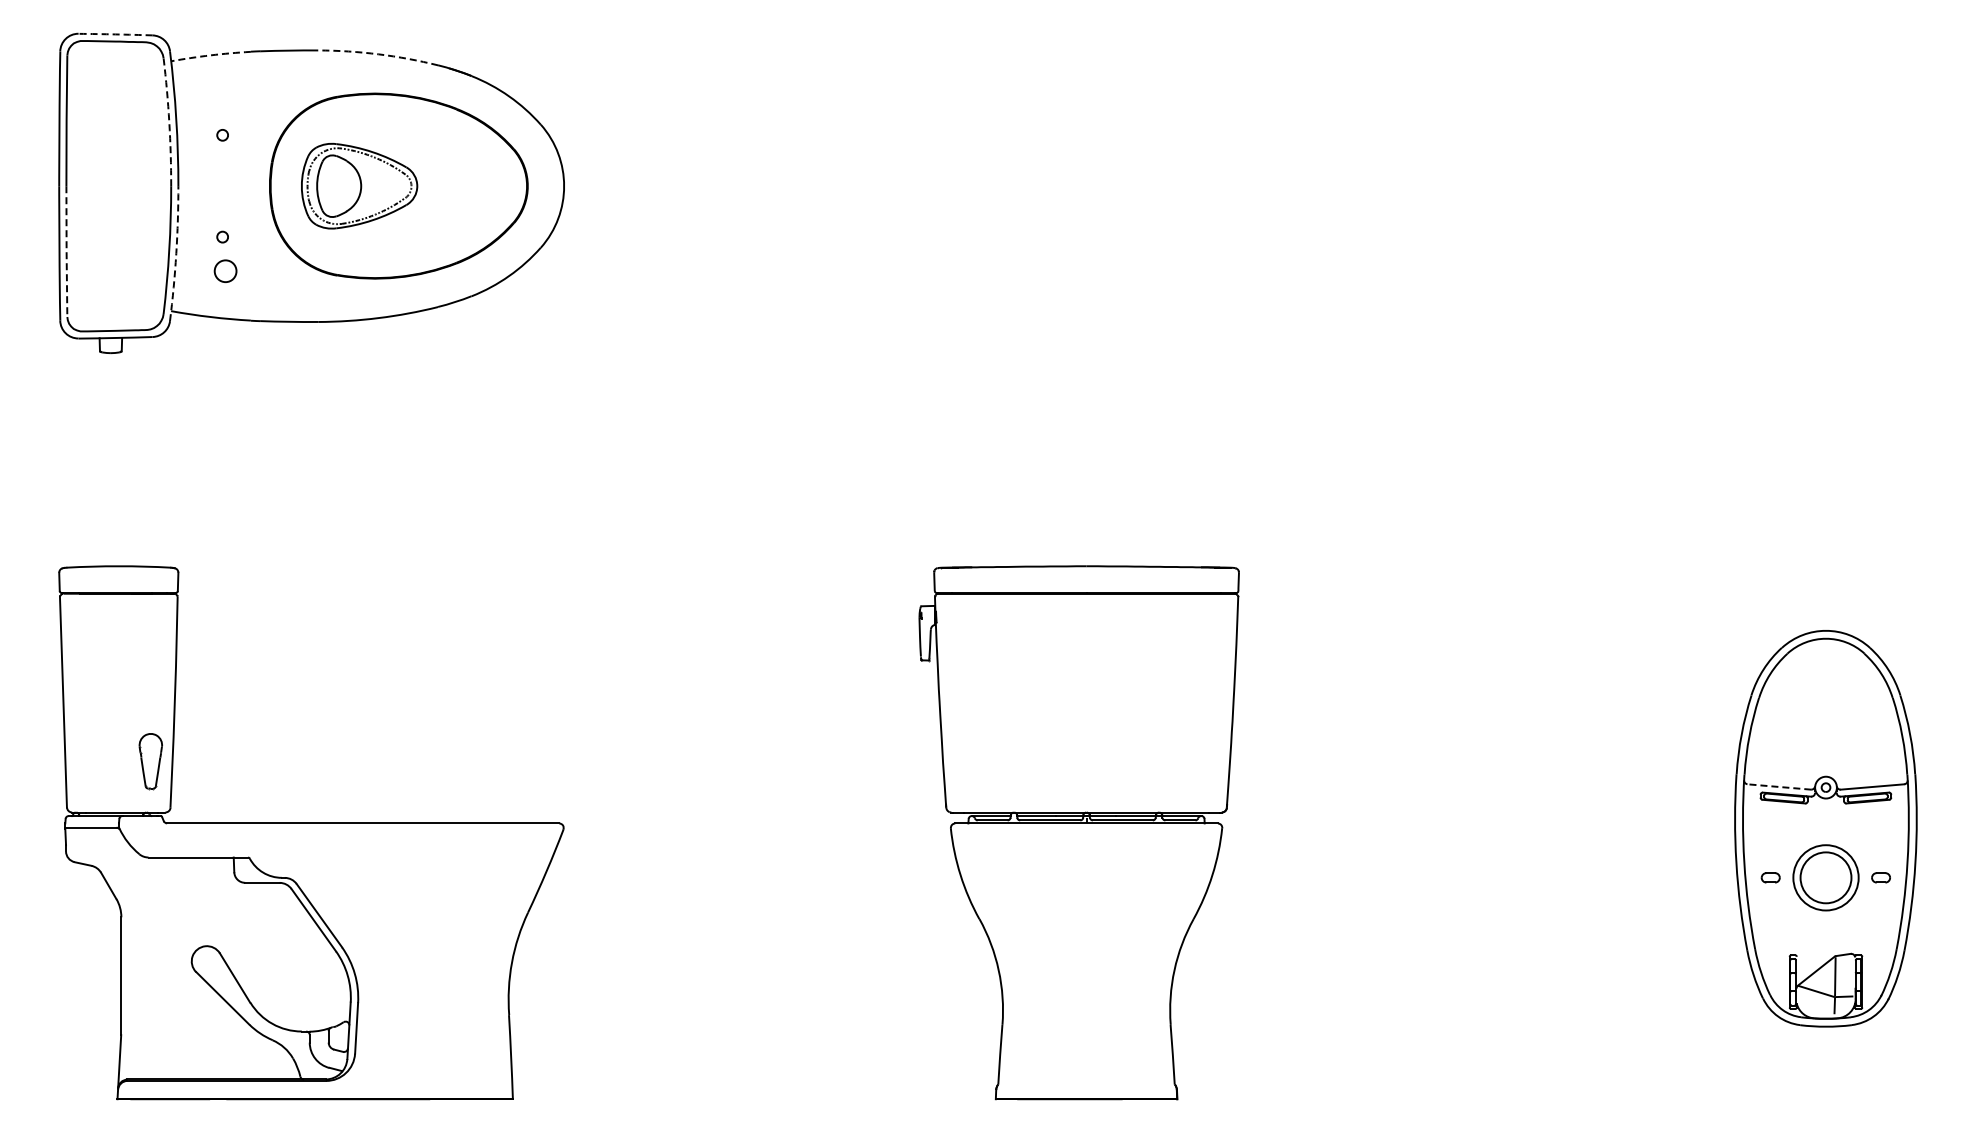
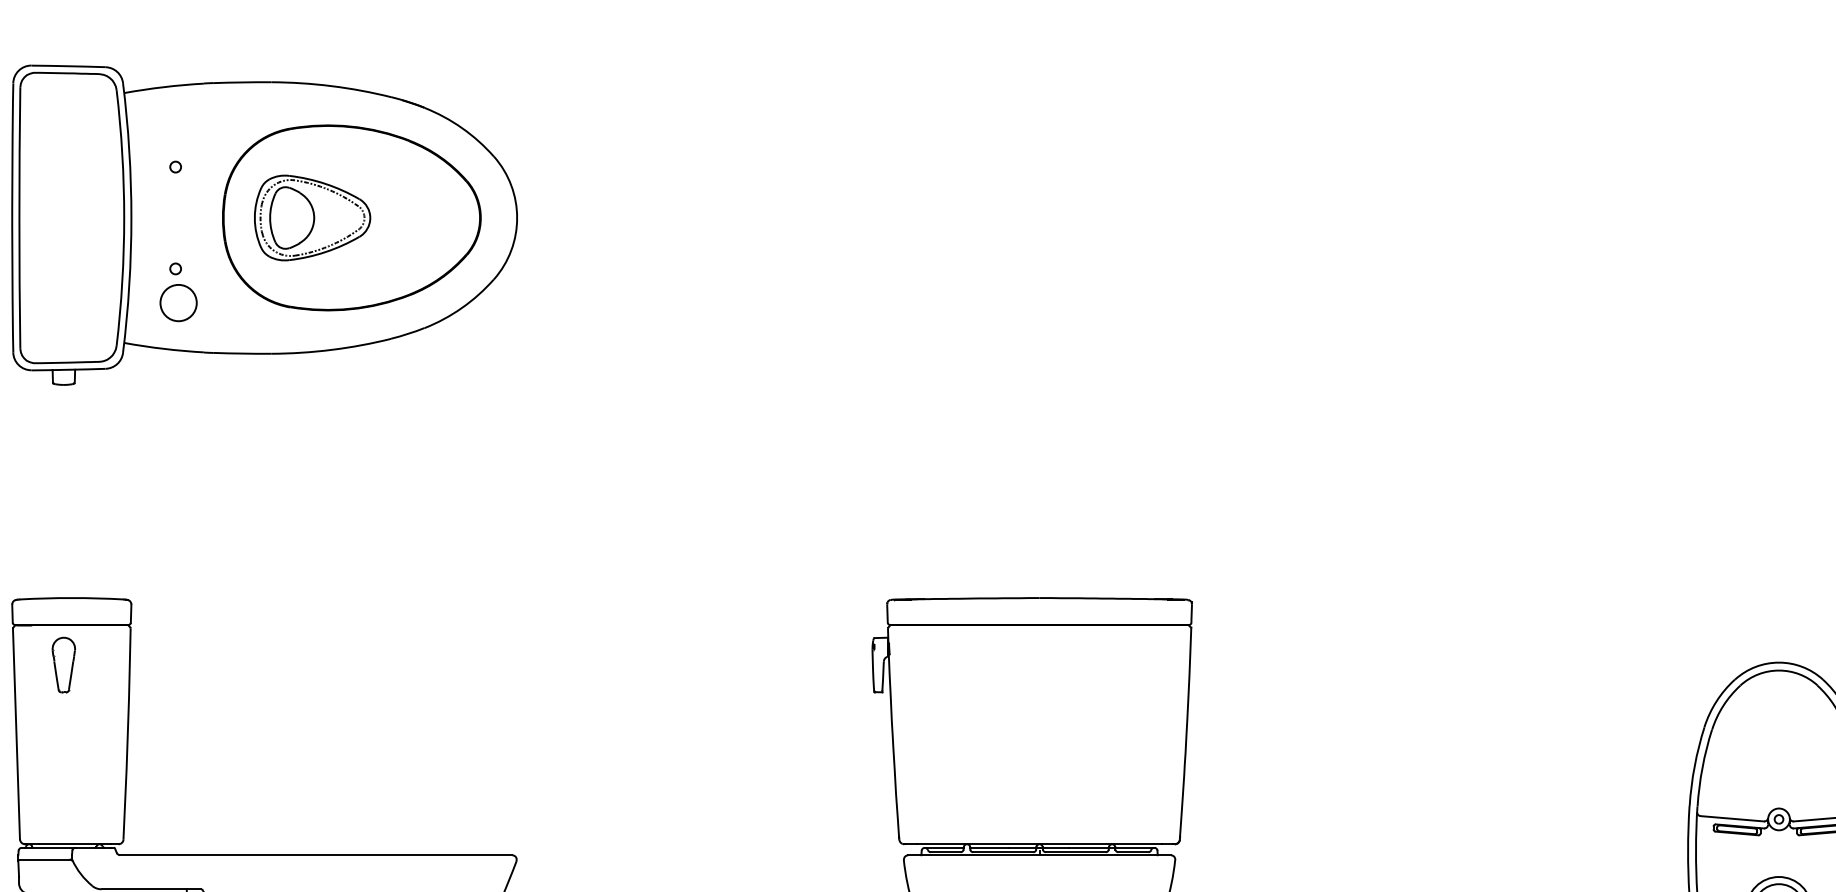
arc: (115, 34) -> (68, 66), dashed -> solid
arc: (378, 54) -> (331, 86), dashed -> solid
arc: (210, 55) -> (163, 87), dashed -> solid
arc: (169, 122) -> (122, 154), dashed -> solid
line: (66, 251) -> (19, 283), dashed -> solid
arc: (176, 253) -> (129, 285), dashed -> solid
circle: (225, 271) -> (178, 303), size x1.67
part: (150, 761) -> (63, 665), moved
line: (1779, 786) -> (1732, 818), dashed -> solid

